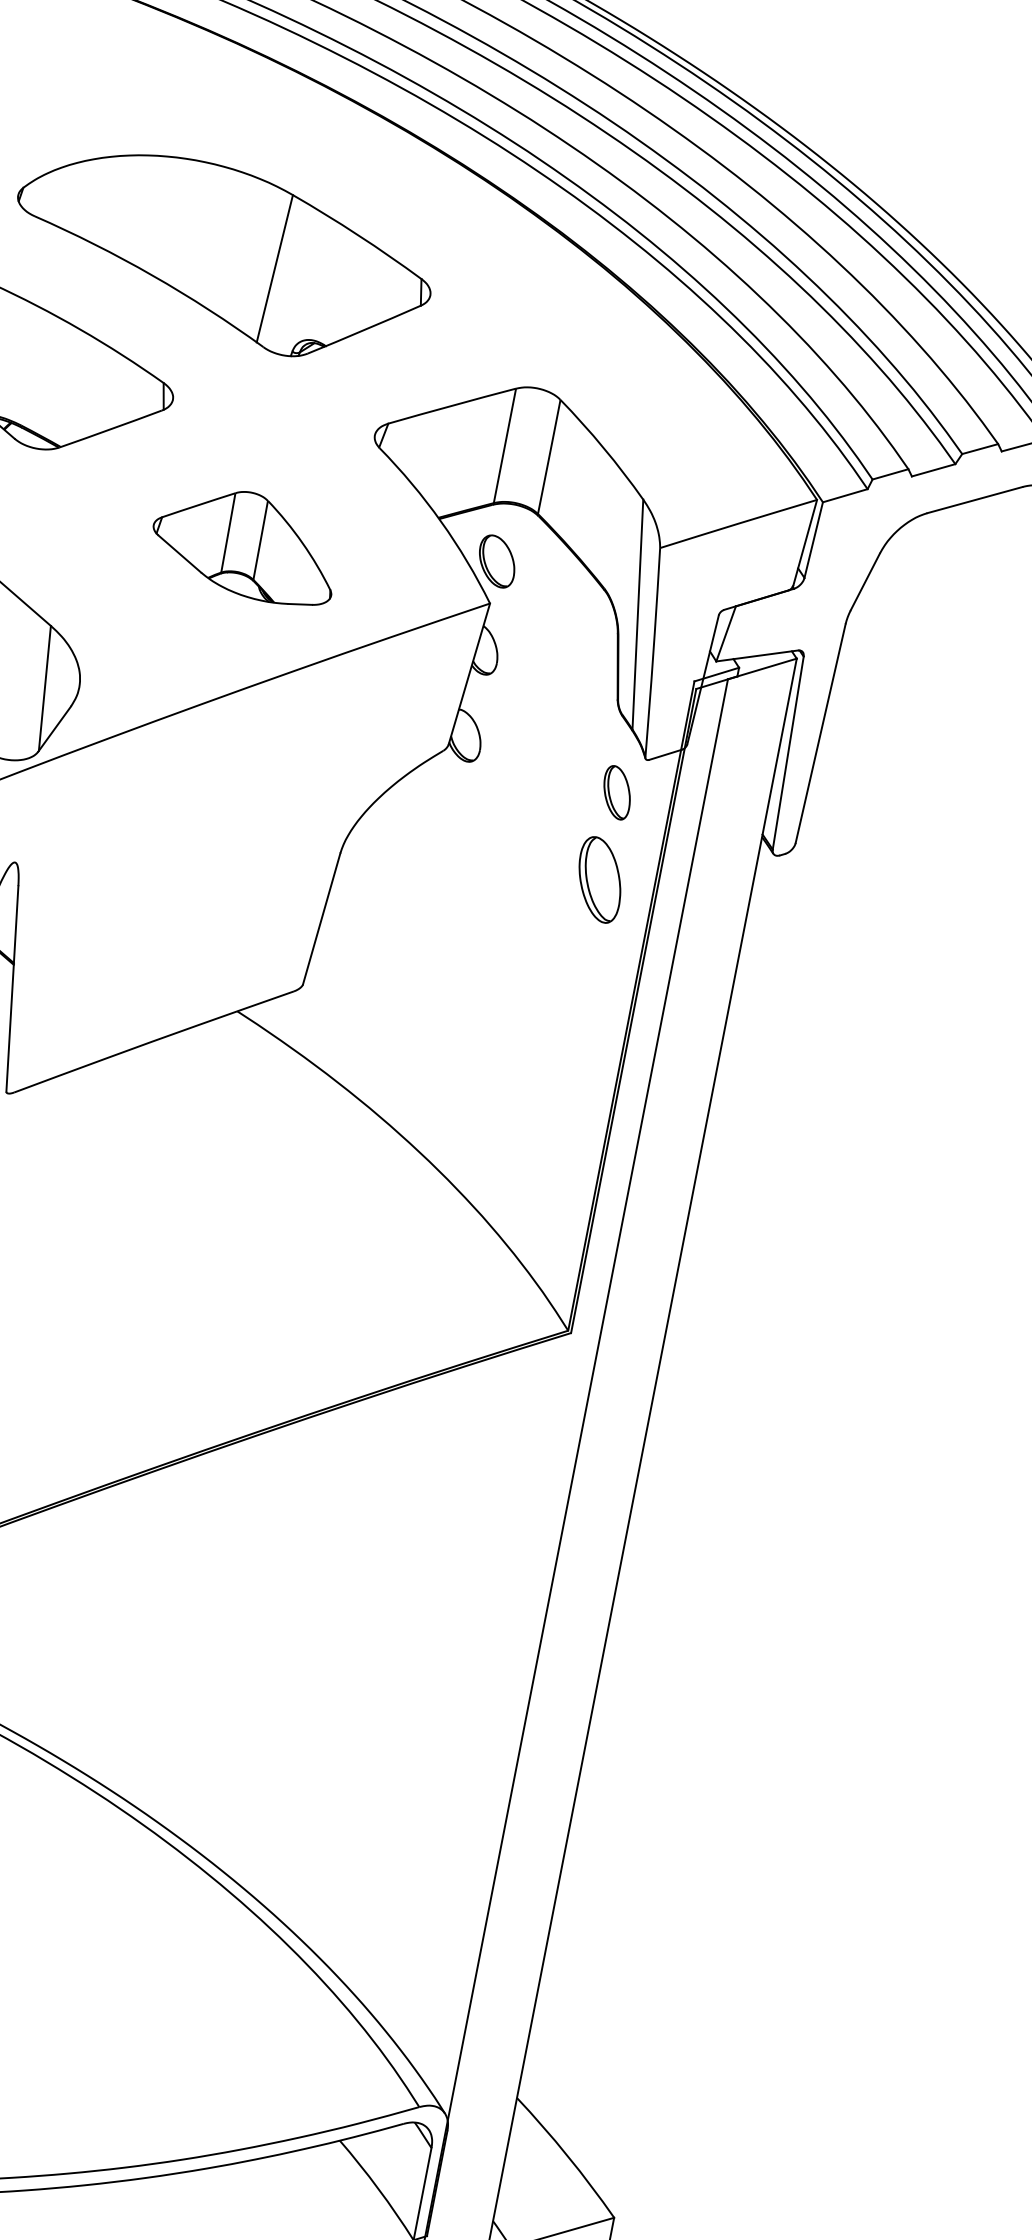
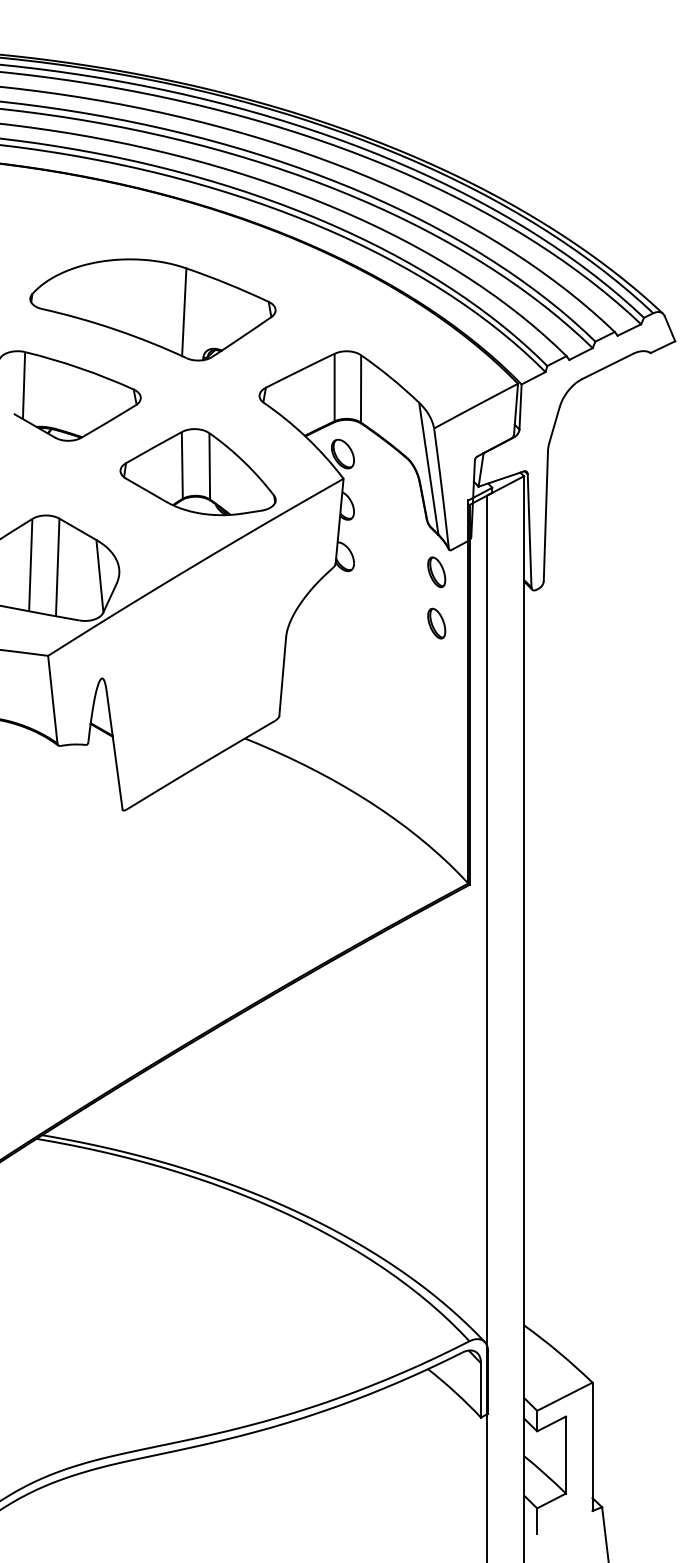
part: (244, 544) -> (197, 472), size x1.43
part: (599, 879) -> (436, 623), size x0.62

